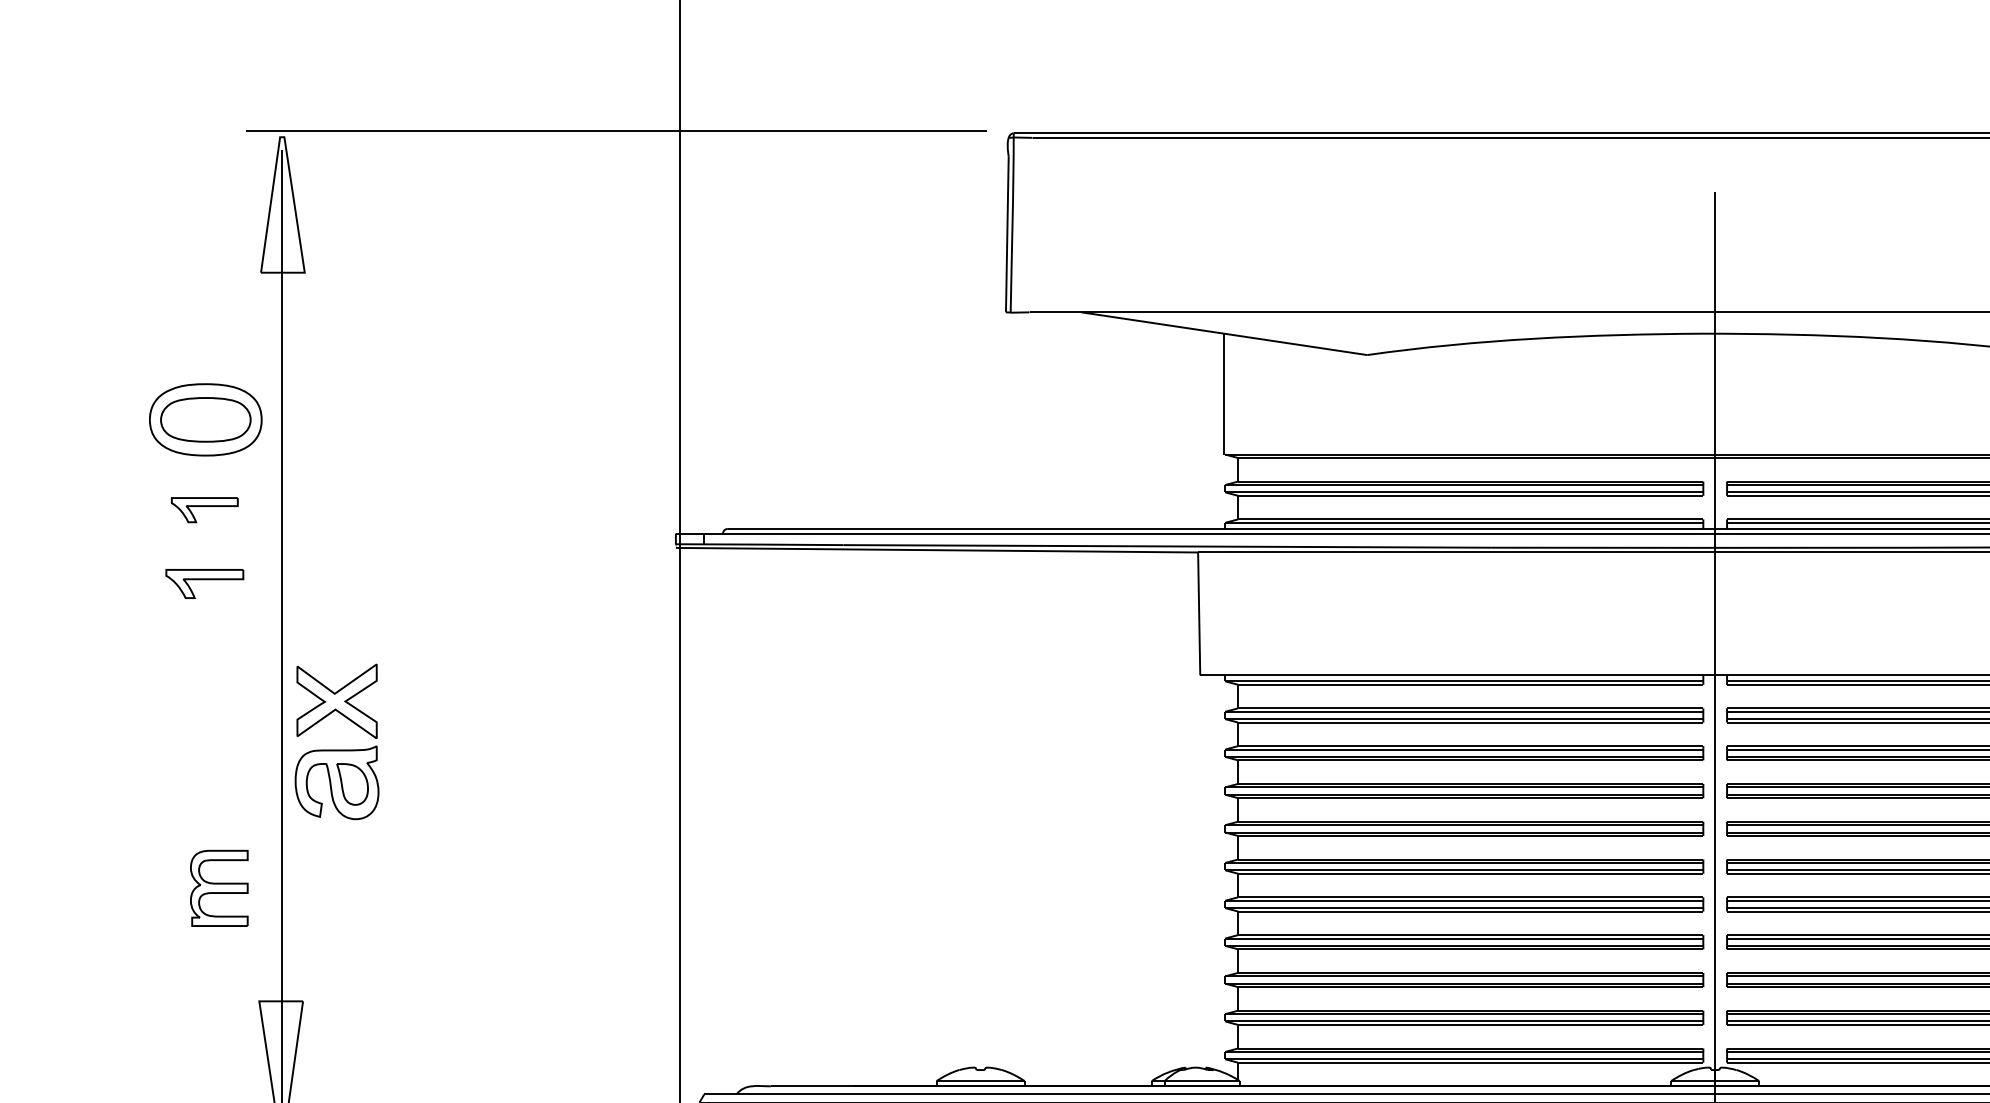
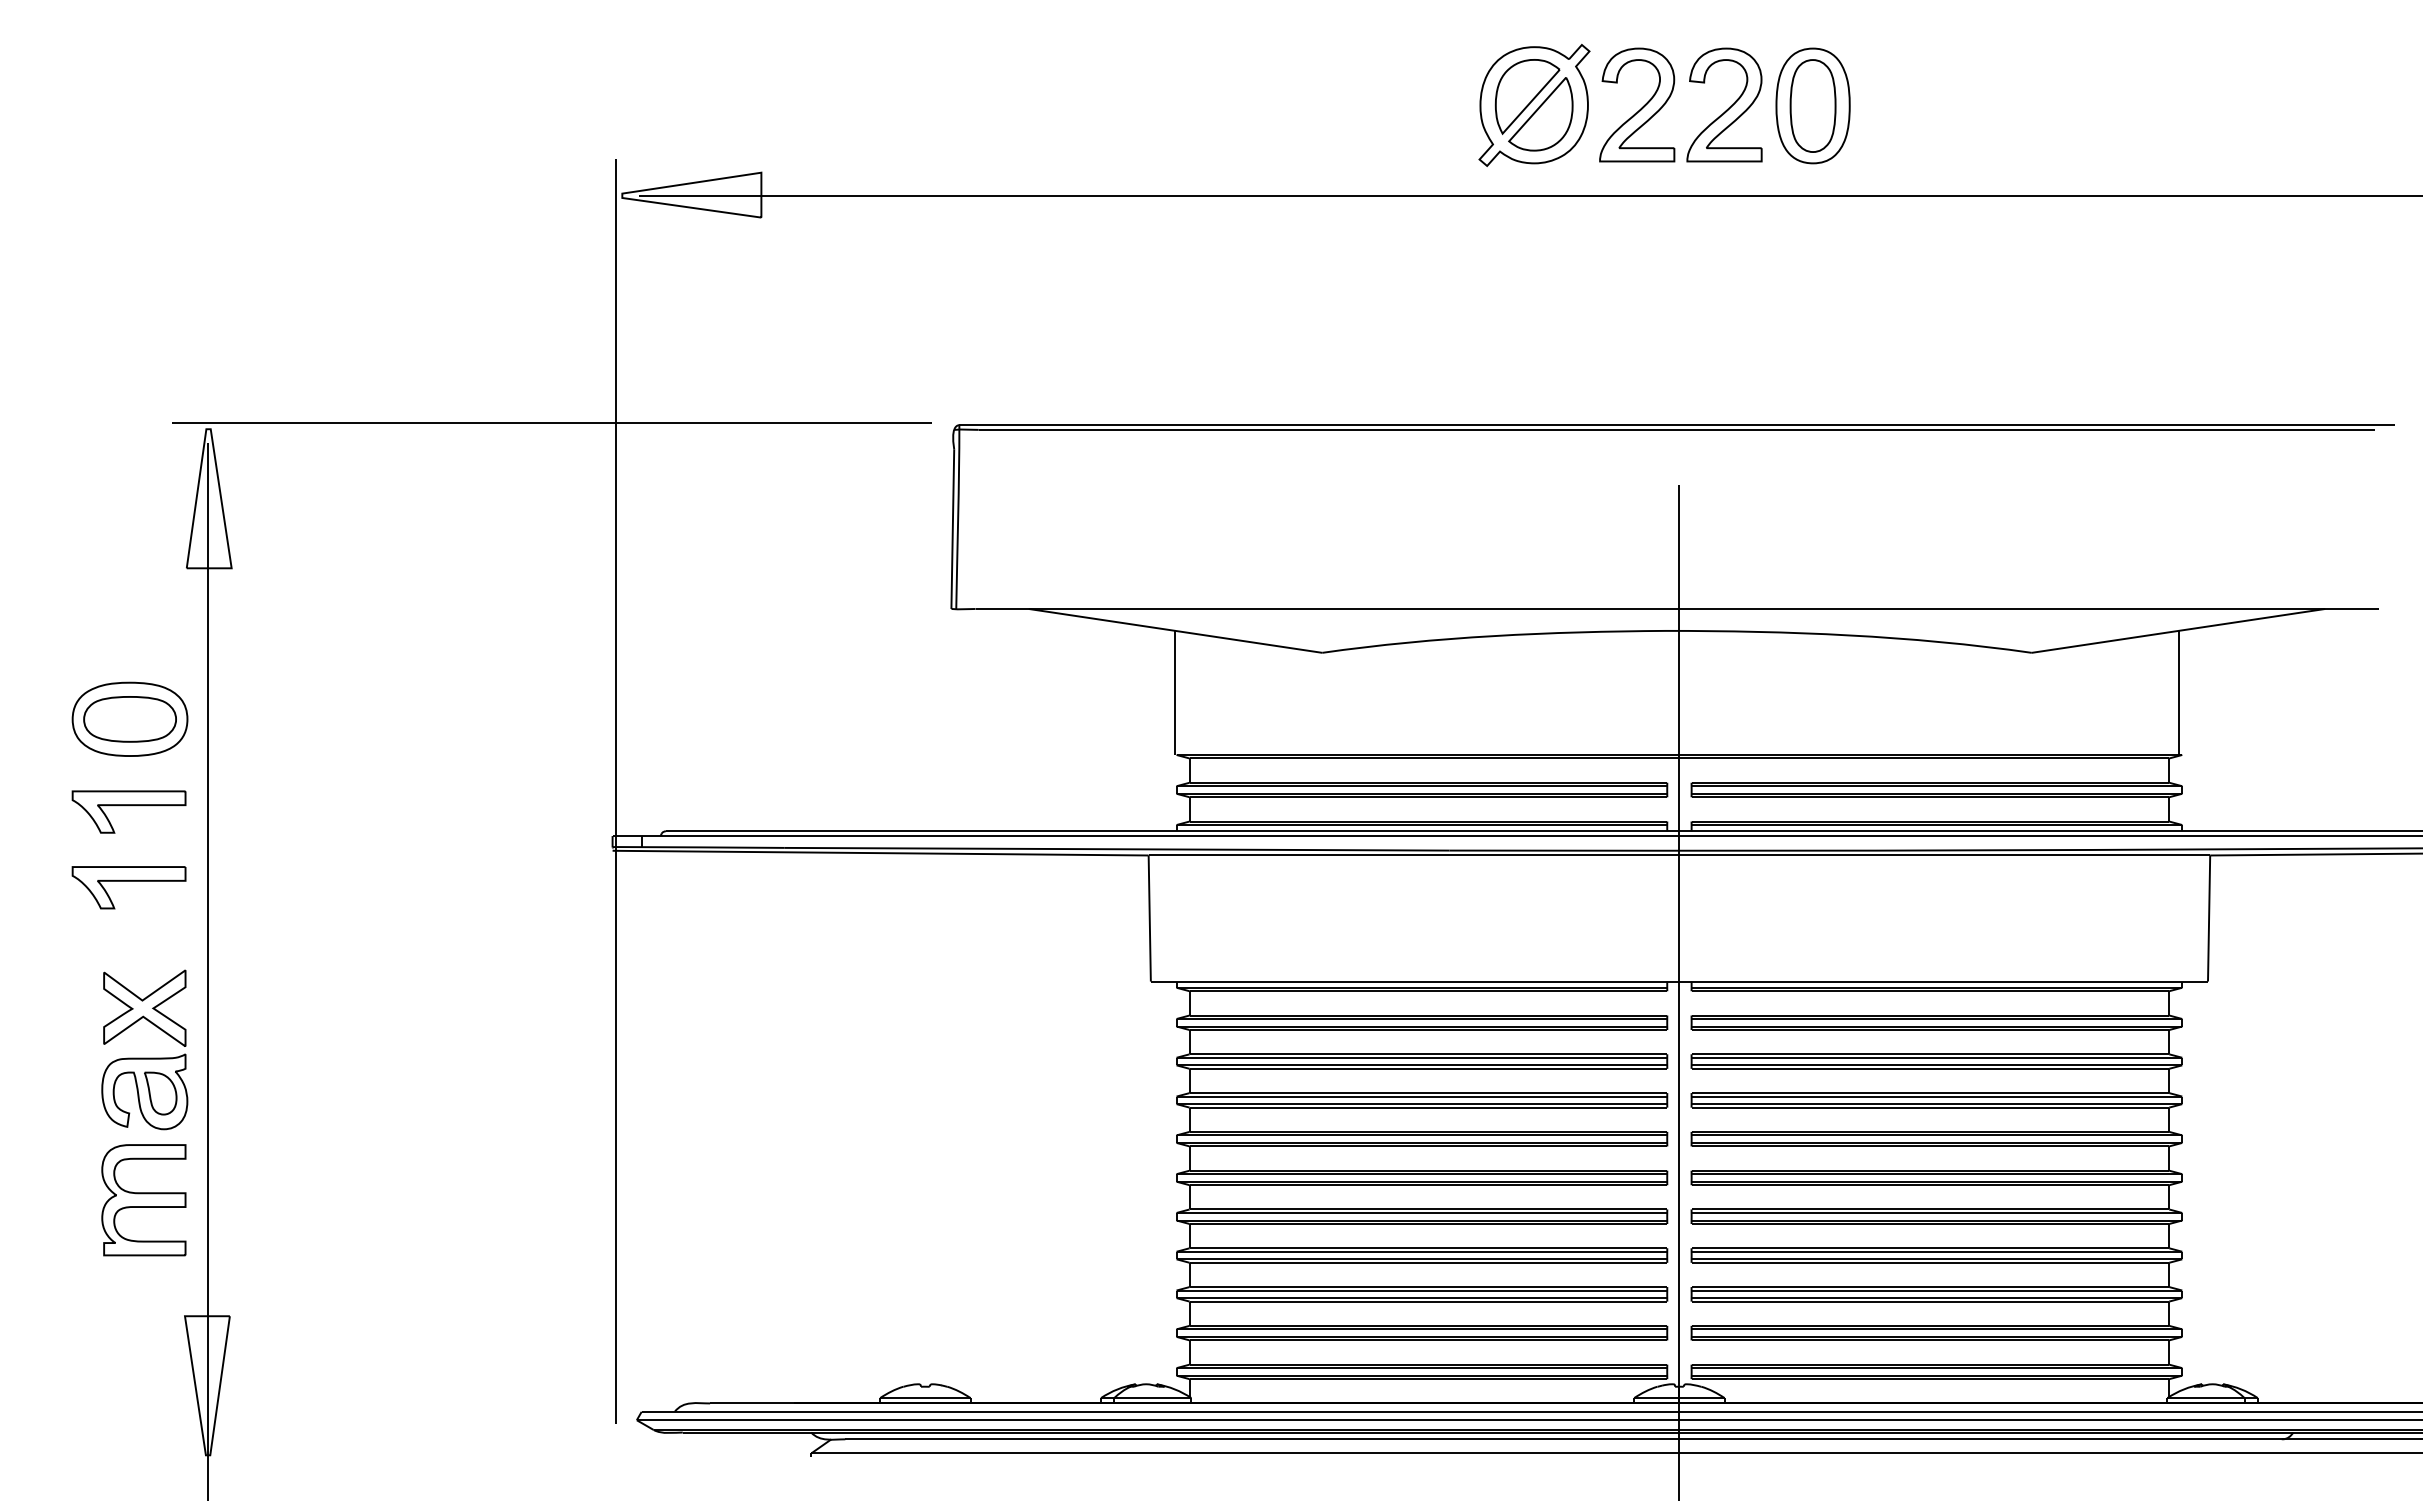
part: (204, 509) -> (128, 811), size x1.67
part: (204, 583) -> (128, 887), size x1.43
part: (336, 749) -> (144, 1057), moved
part: (218, 888) -> (143, 1200), size x1.43

